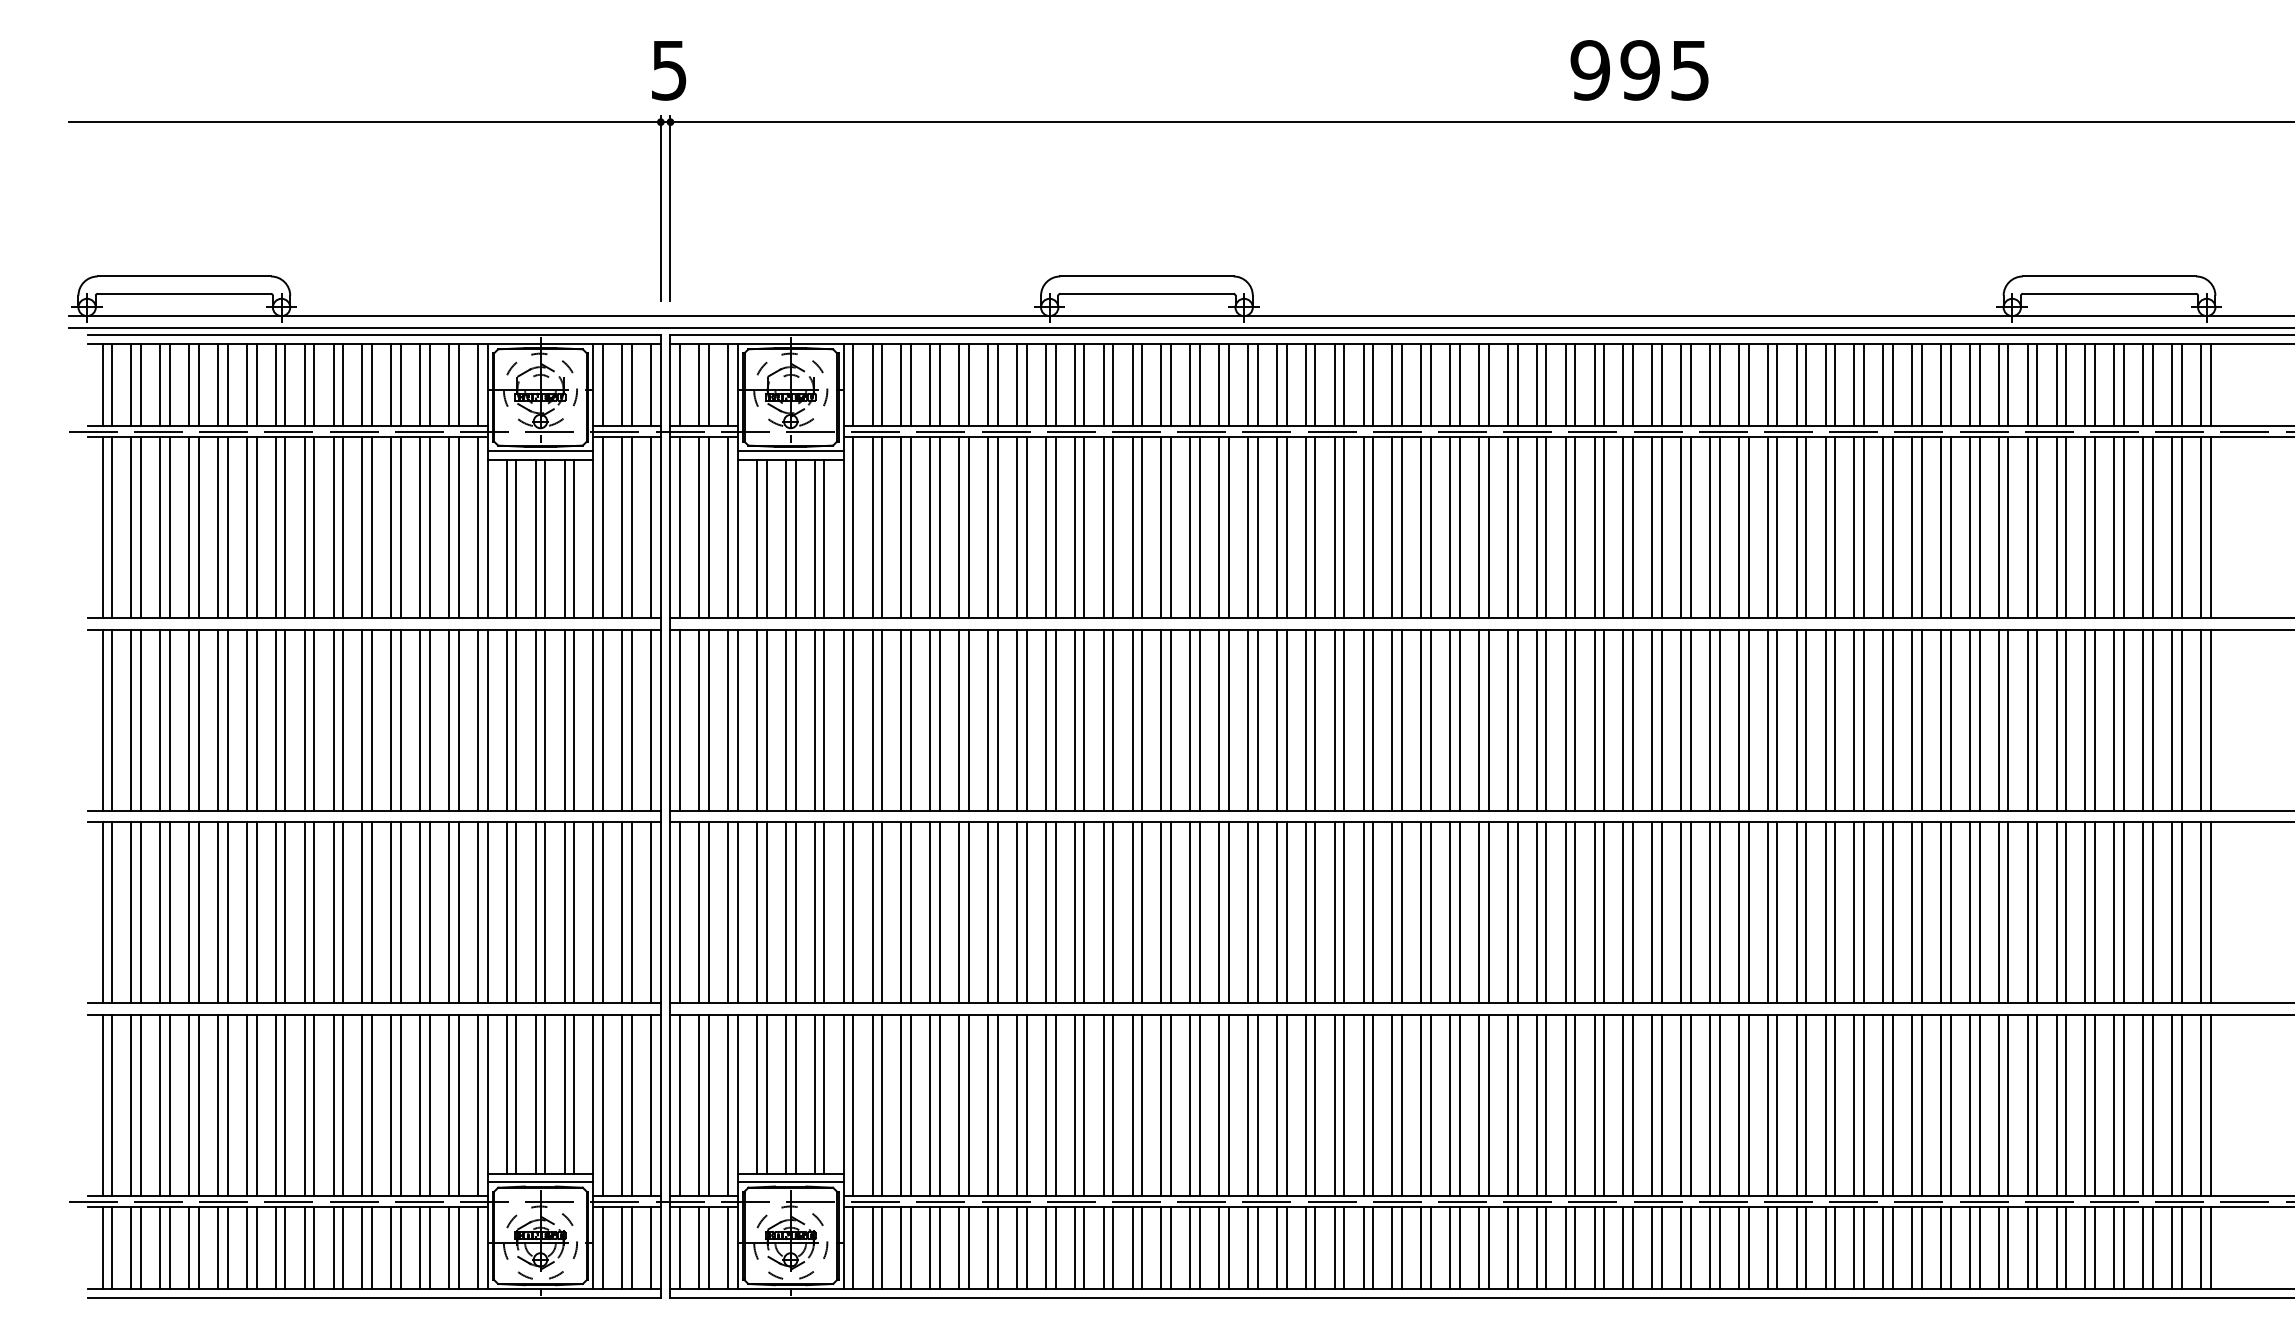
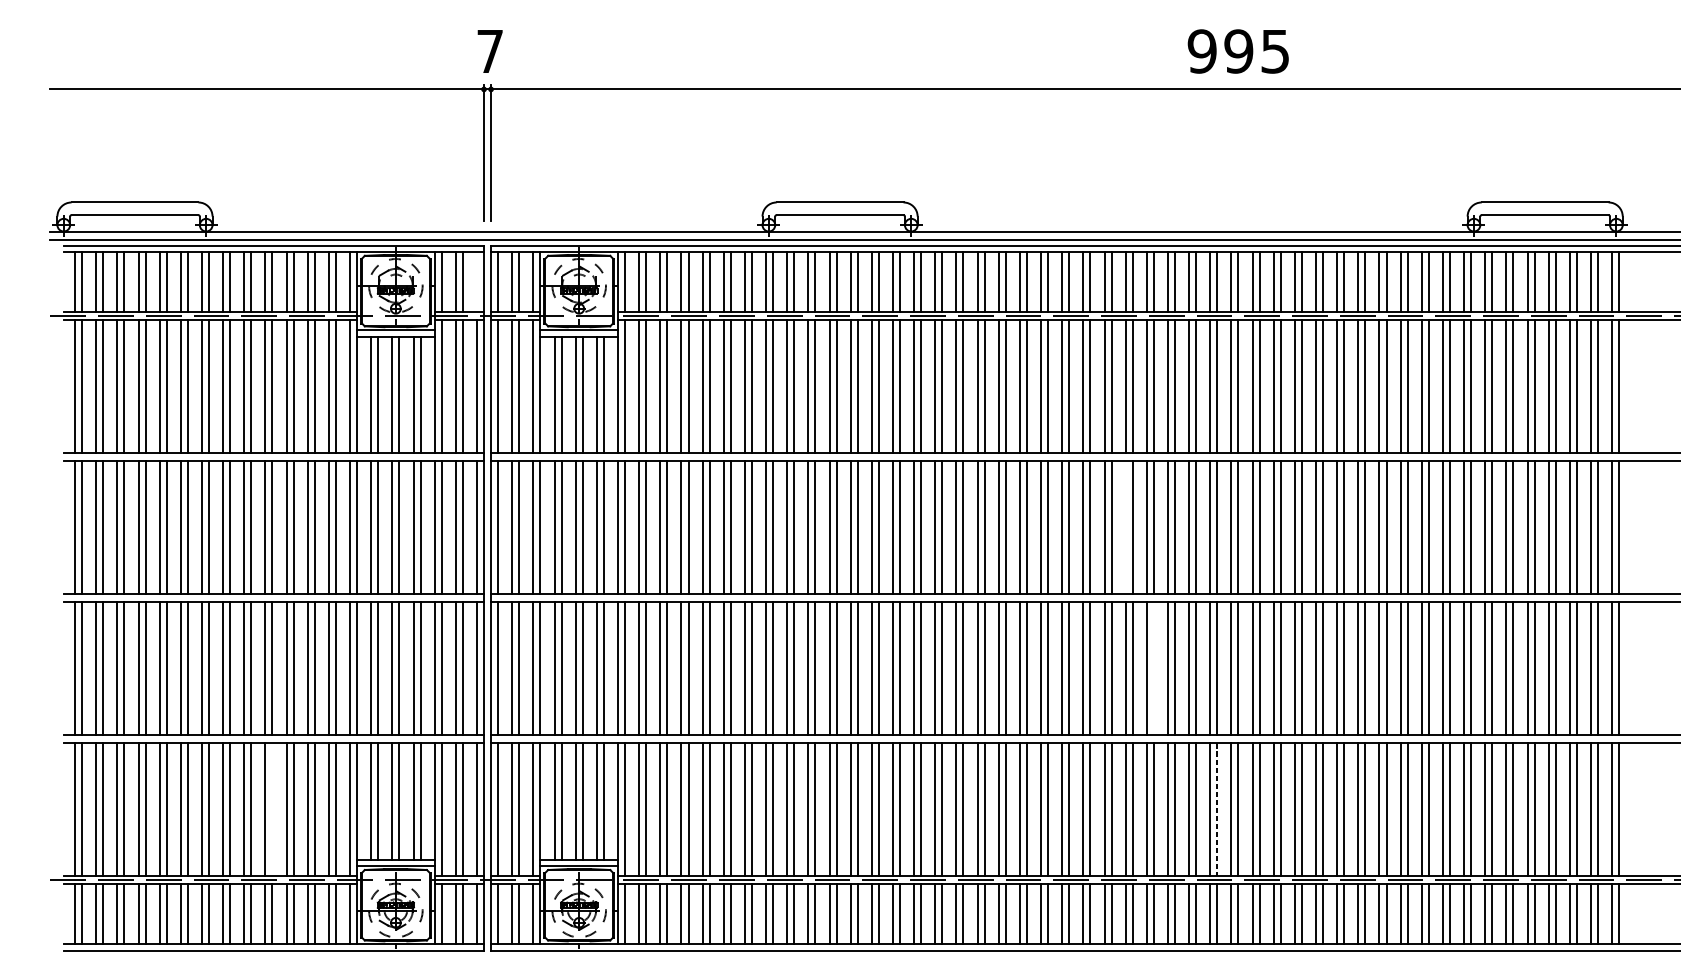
text: (669, 70) -> (490, 51), 5 -> 7
text: (1639, 70) -> (1238, 51), moved
line: (651, 384) -> (477, 281), removed
line: (1536, 719) -> (1125, 526), removed
line: (1575, 912) -> (1154, 668), removed
line: (372, 1104) -> (272, 809), removed
line: (1661, 1105) -> (1217, 809), solid -> dashed

